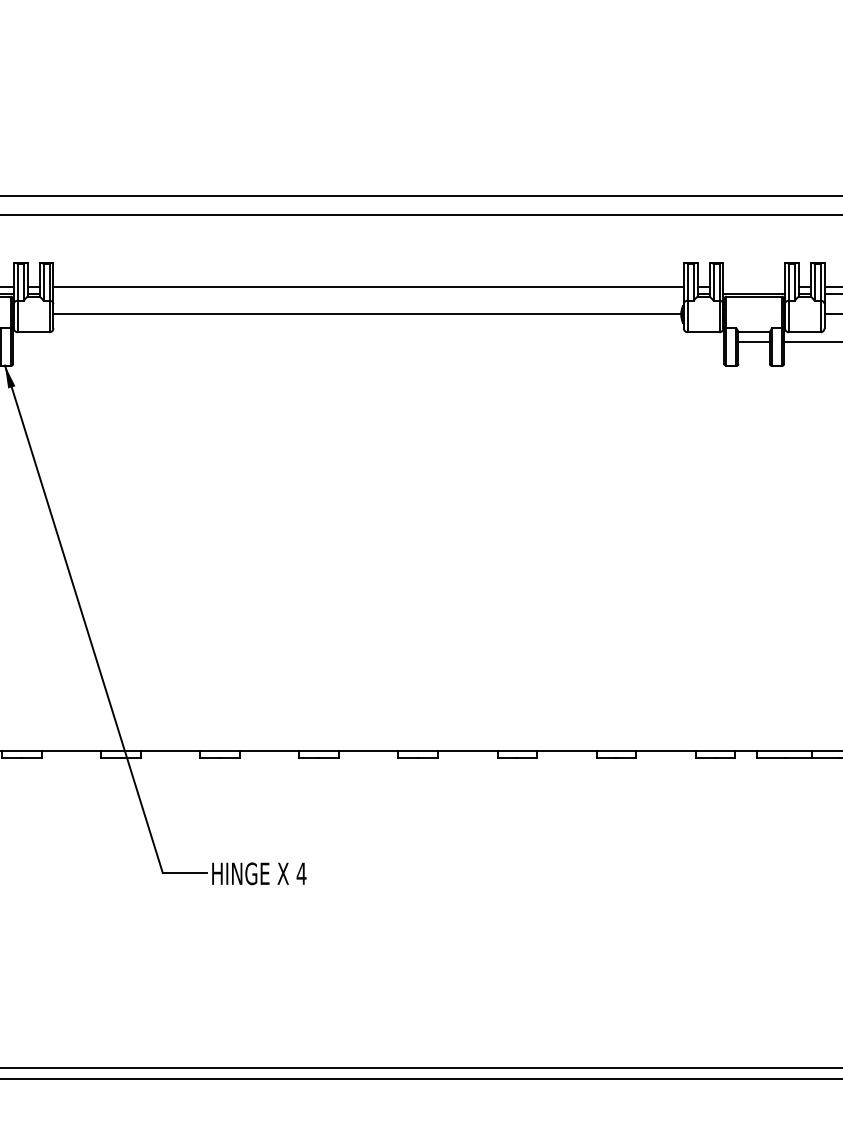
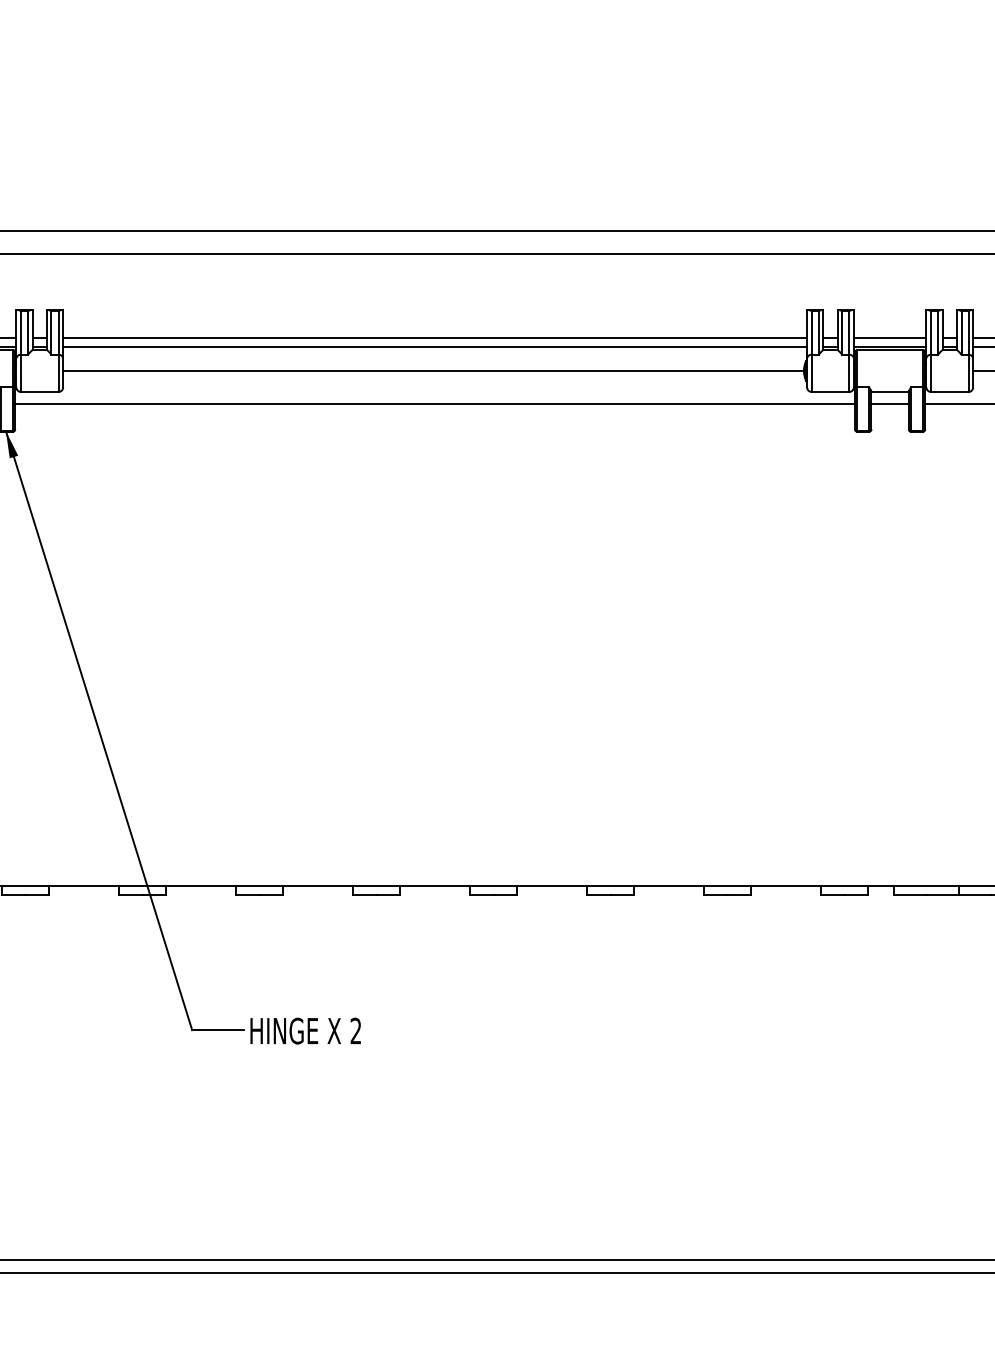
line: (753, 286) -> (889, 337), added
line: (368, 294) -> (434, 347), added
line: (368, 342) -> (434, 404), added
text: (301, 873) -> (355, 1030), 4 -> 2

